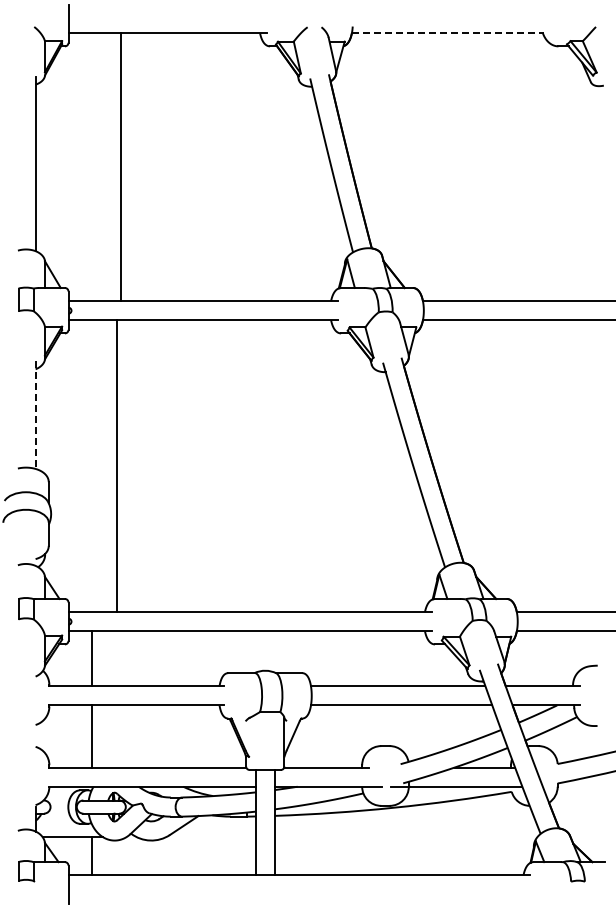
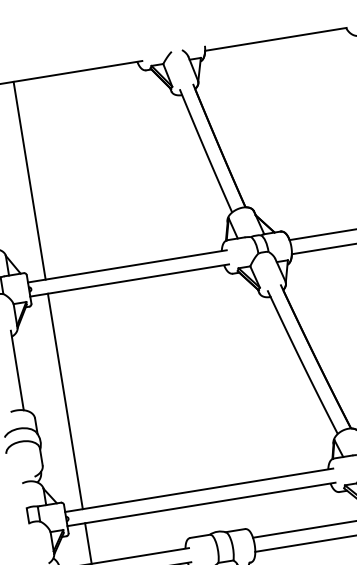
line: (447, 33) -> (275, 39), dashed -> solid
line: (121, 167) -> (29, 180), moved
line: (35, 415) -> (17, 370), dashed -> solid
line: (117, 466) -> (65, 401), moved

